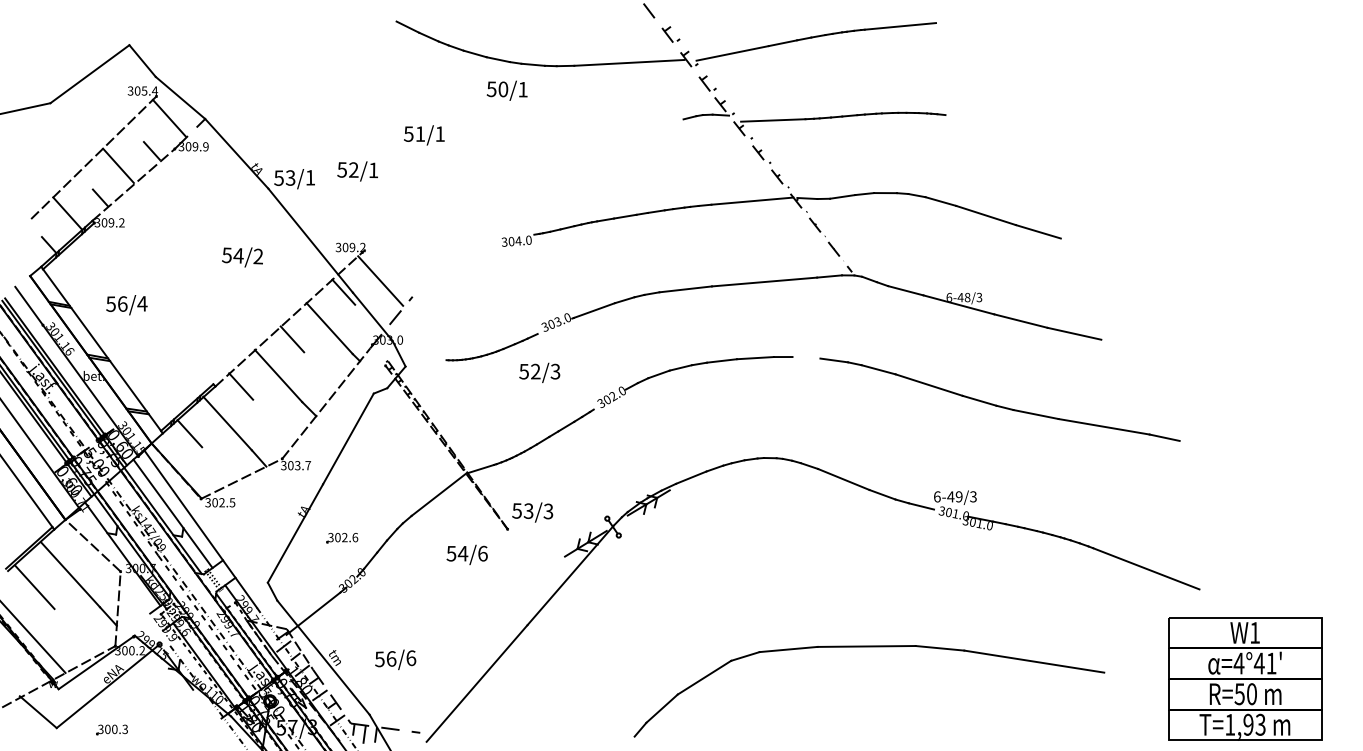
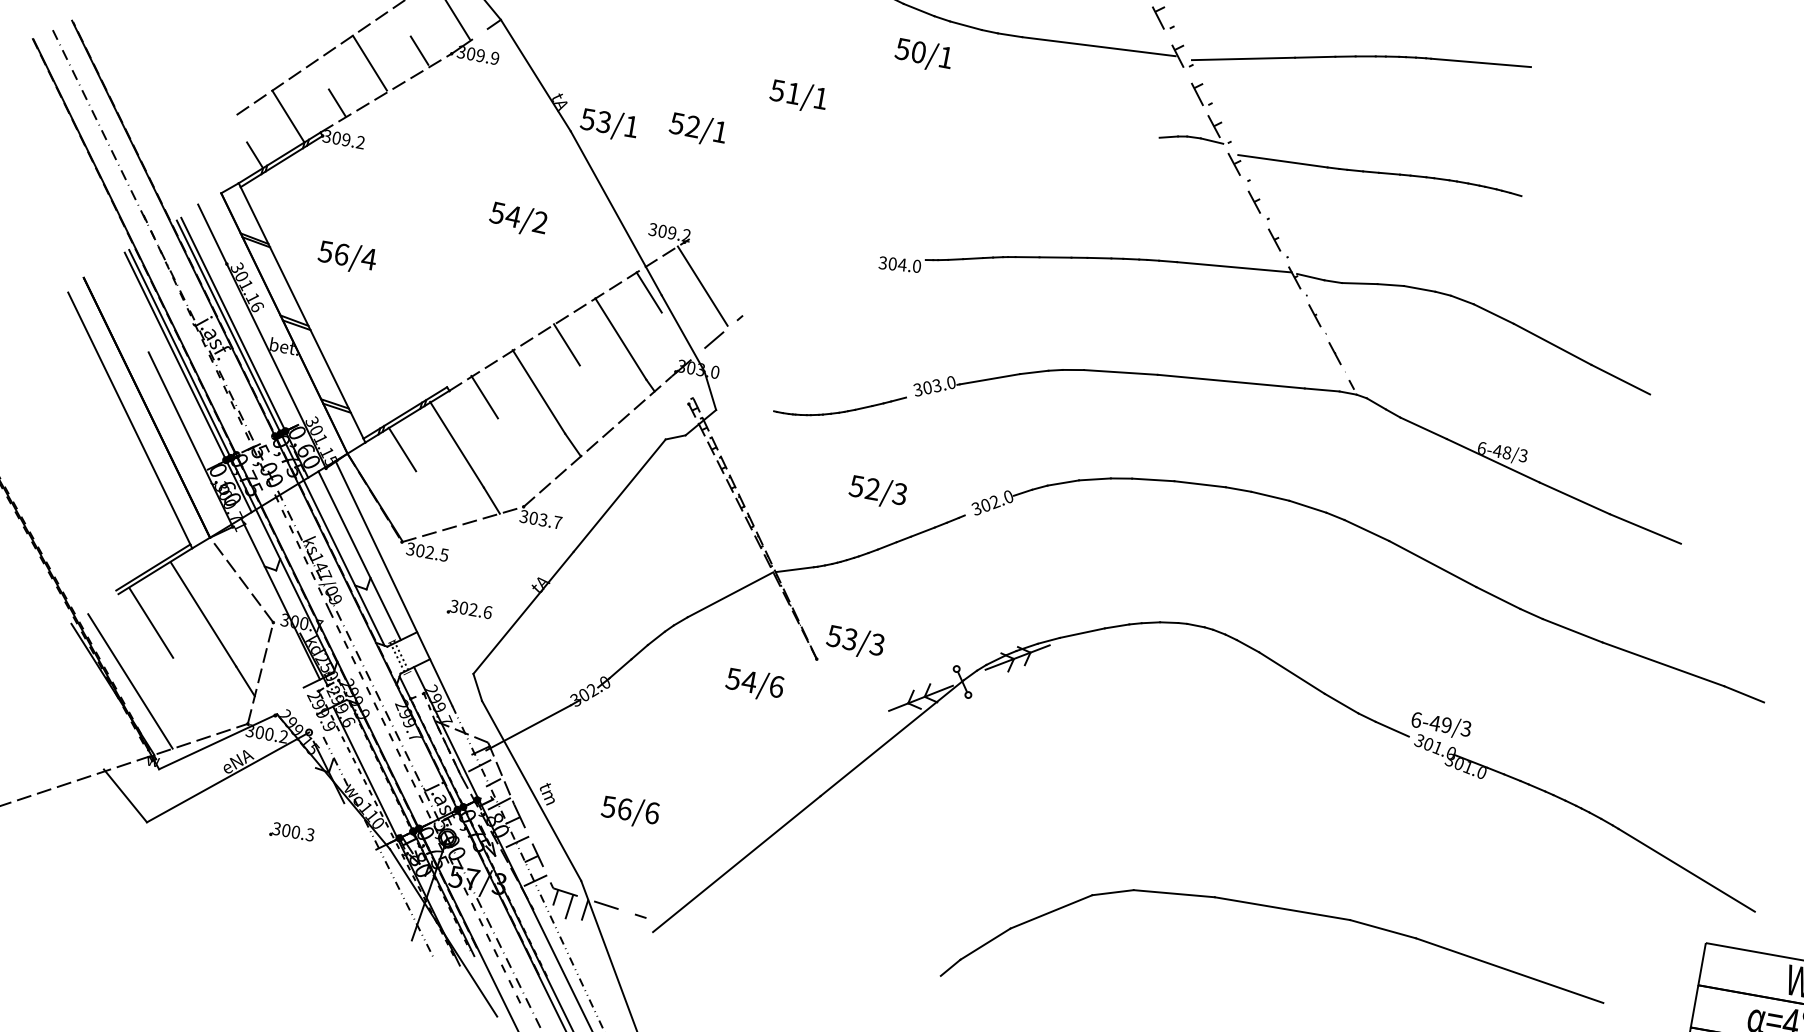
line: (806, 357) -> (1270, 495), added
text: (539, 372) -> (877, 491), moved
part: (342, 538) -> (469, 610), moved
part: (111, 729) -> (291, 831), moved

